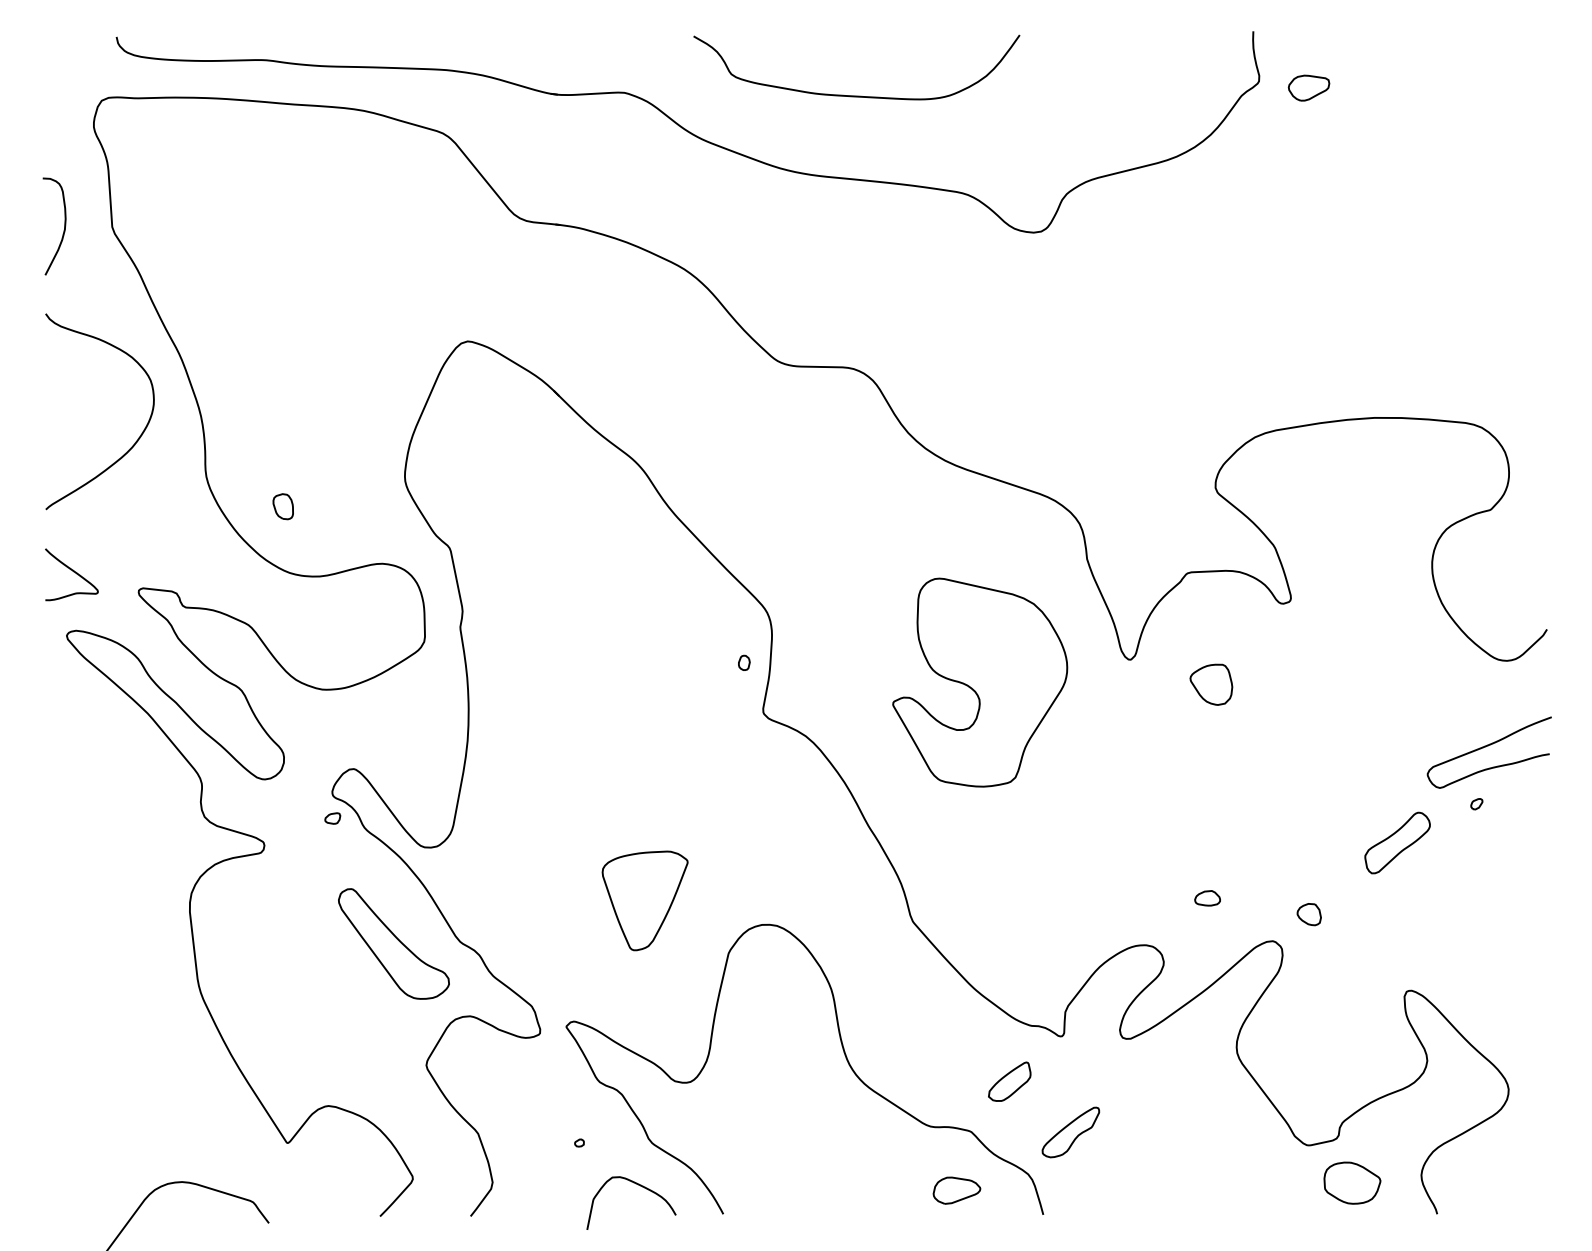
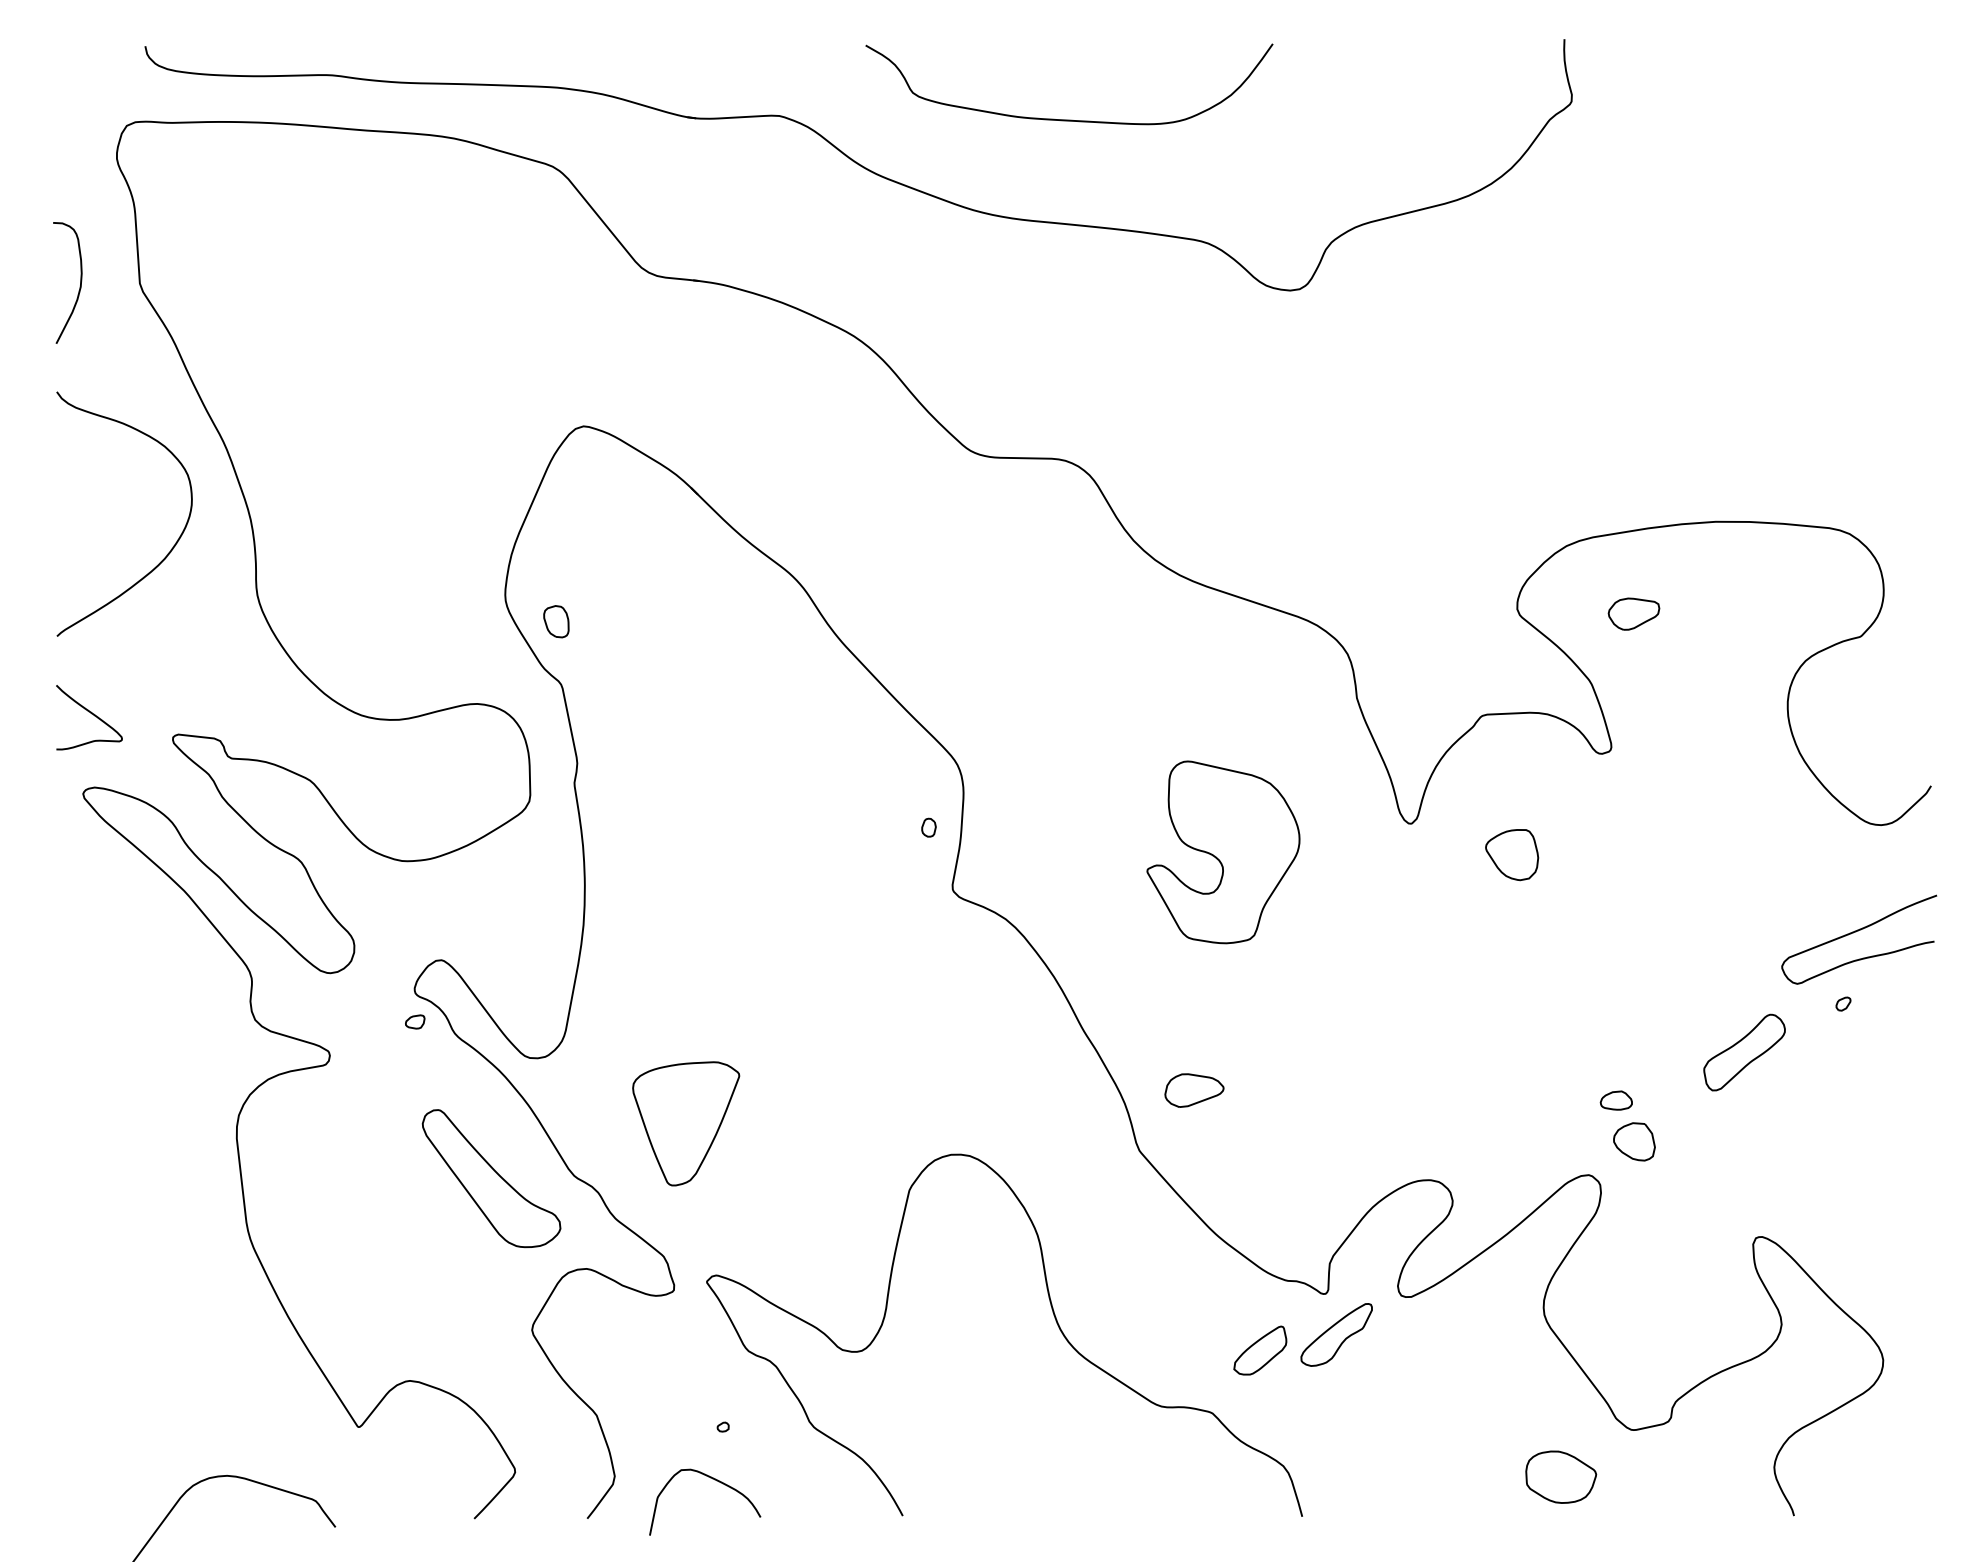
part: (1308, 87) -> (1633, 613), moved
part: (283, 506) -> (556, 621), moved
part: (980, 682) -> (1223, 852), size x0.7
part: (1206, 898) -> (1615, 1100), moved
part: (645, 900) -> (686, 1123), moved
part: (1308, 914) -> (1633, 1141), size x1.4
part: (1070, 1132) -> (1336, 1334), moved
part: (1352, 1182) -> (1561, 1476), moved
curve: (640, 1186) -> (716, 1481), moved
part: (957, 1190) -> (1194, 1090), moved

